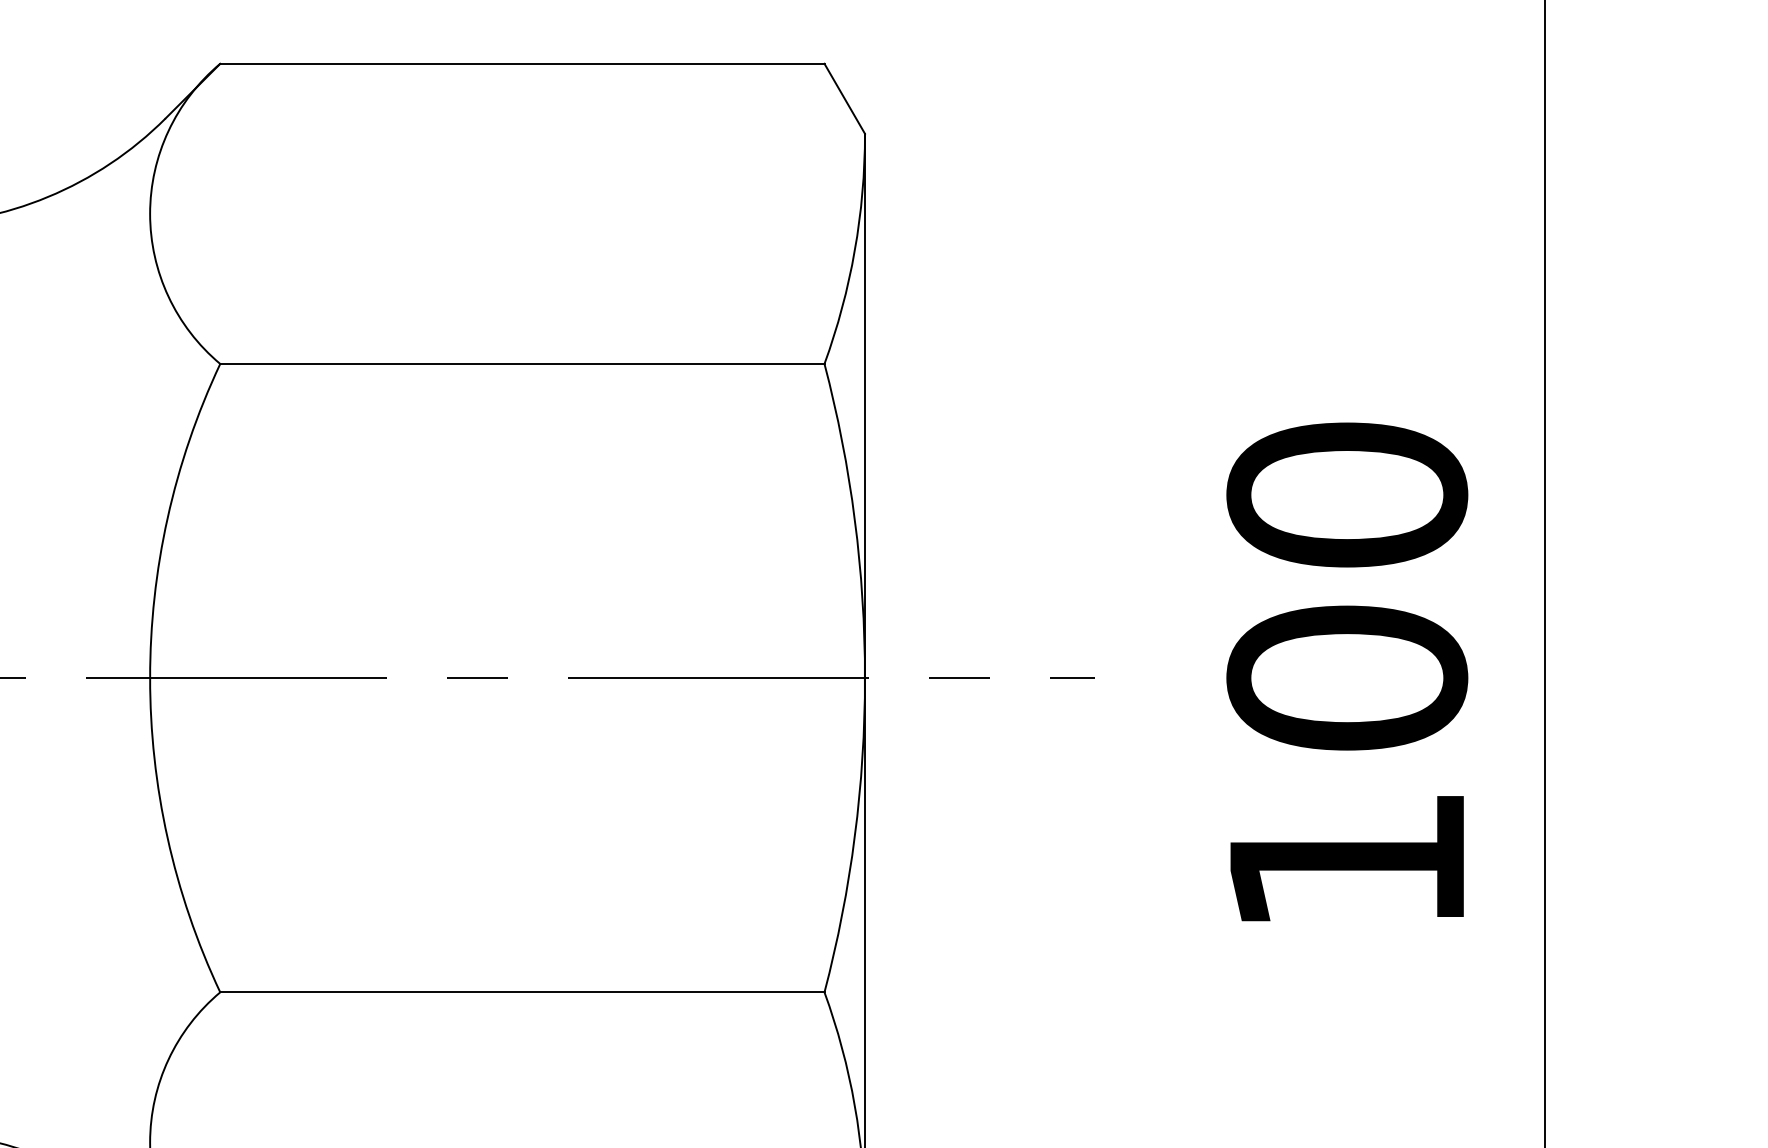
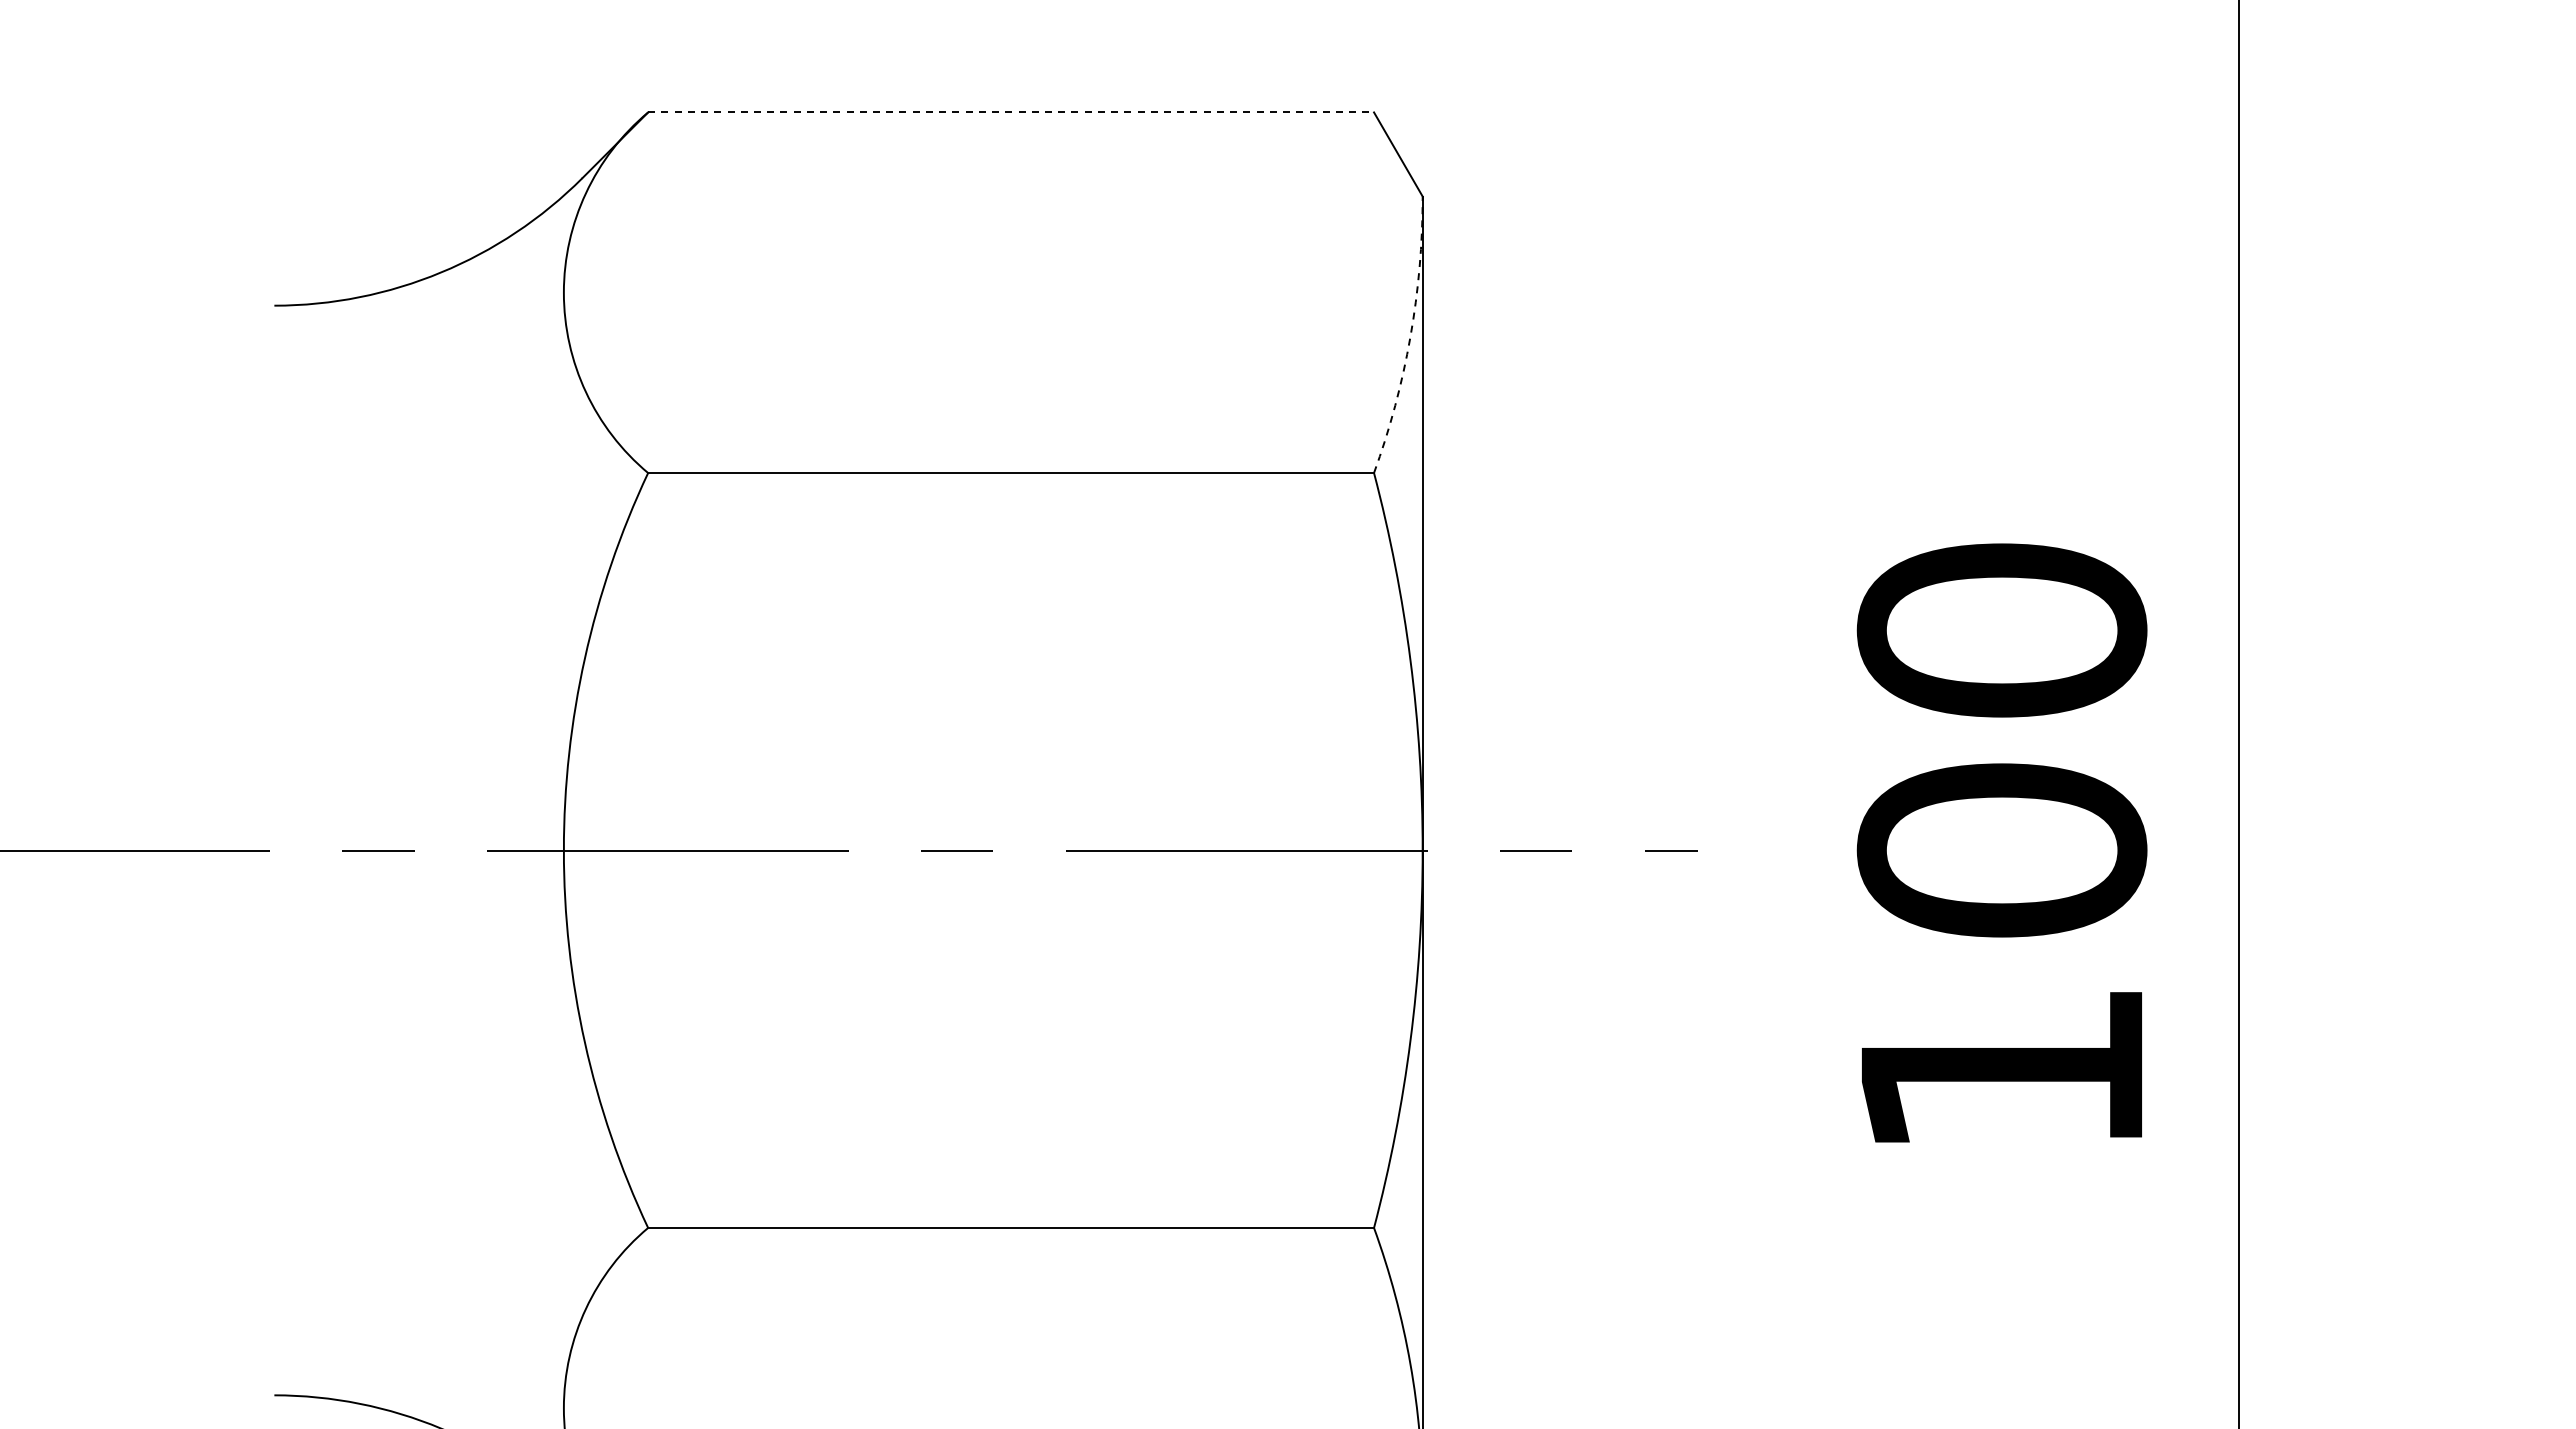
line: (522, 63) -> (1011, 112), solid -> dashed
arc: (854, 250) -> (1410, 336), solid -> dashed

